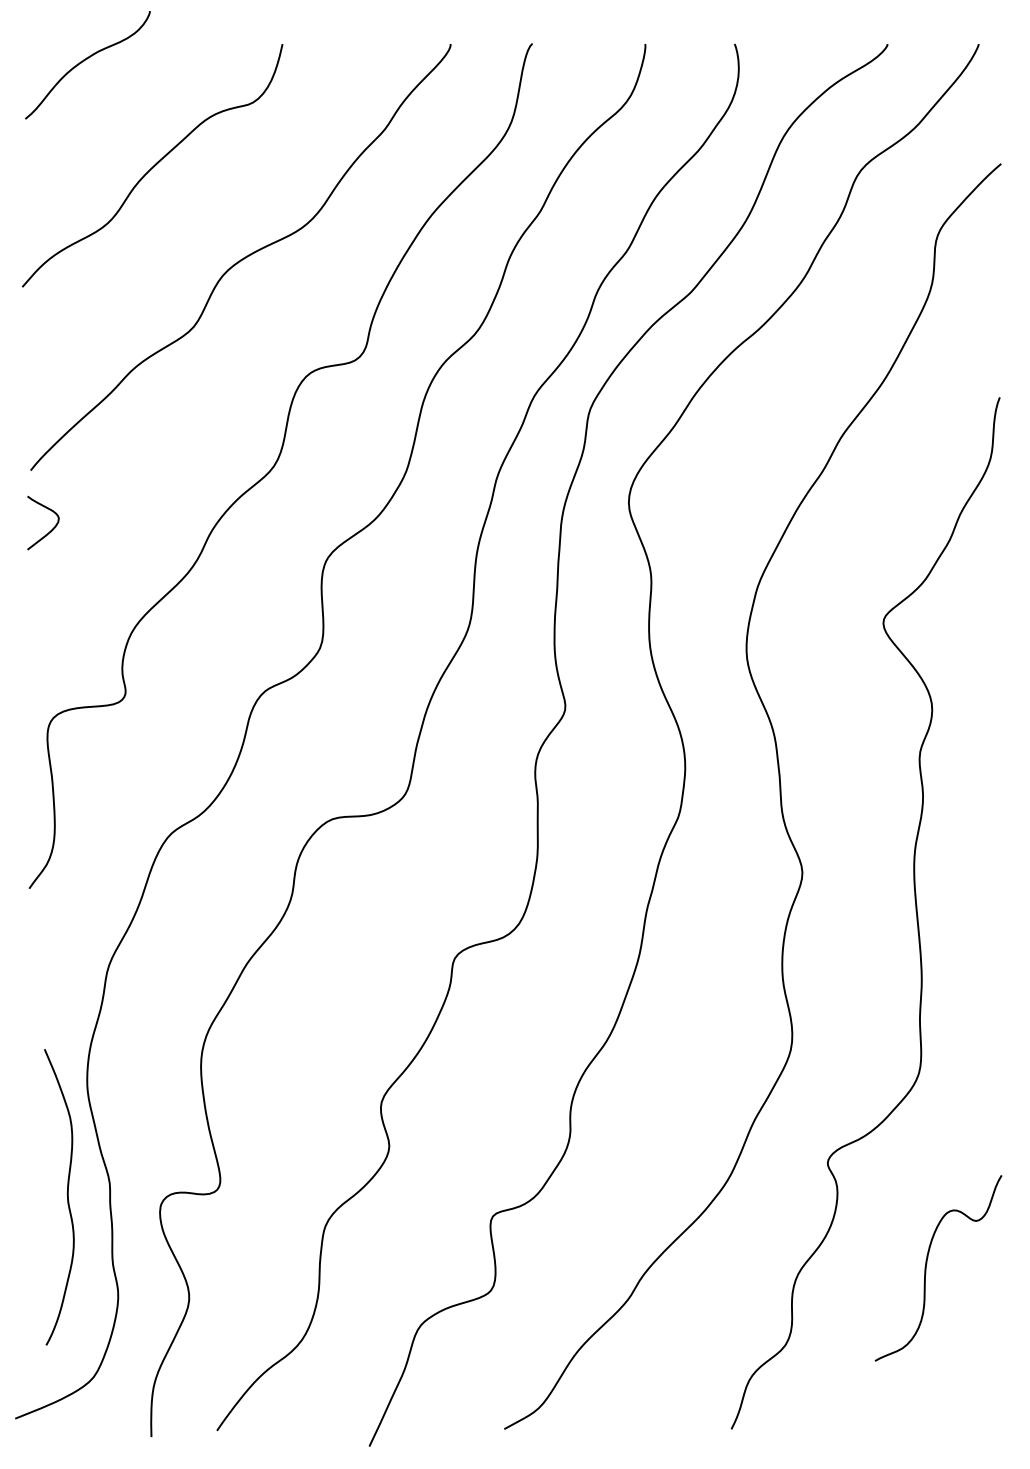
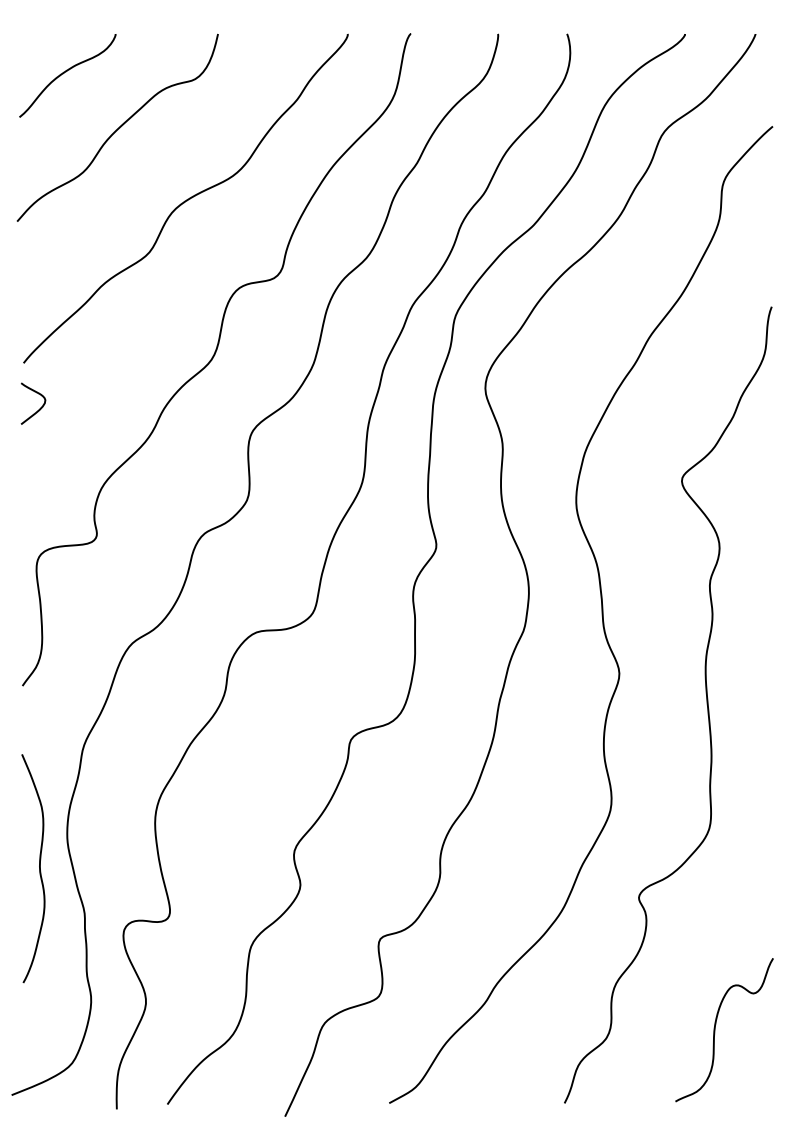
curve: (84, 61) -> (65, 72), moved
curve: (66, 1195) -> (38, 867), moved
curve: (926, 1268) -> (715, 1030), moved

